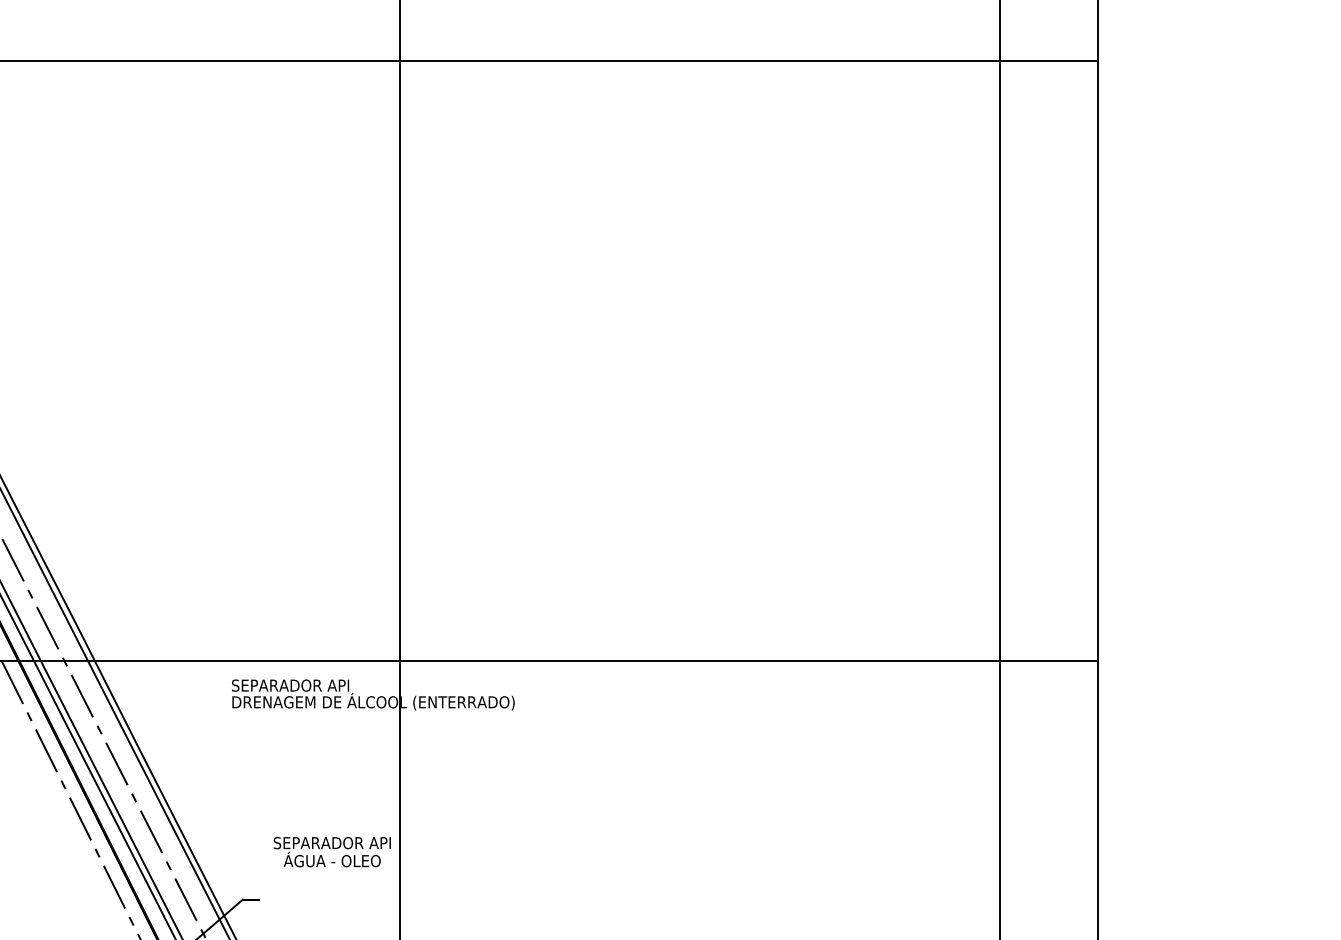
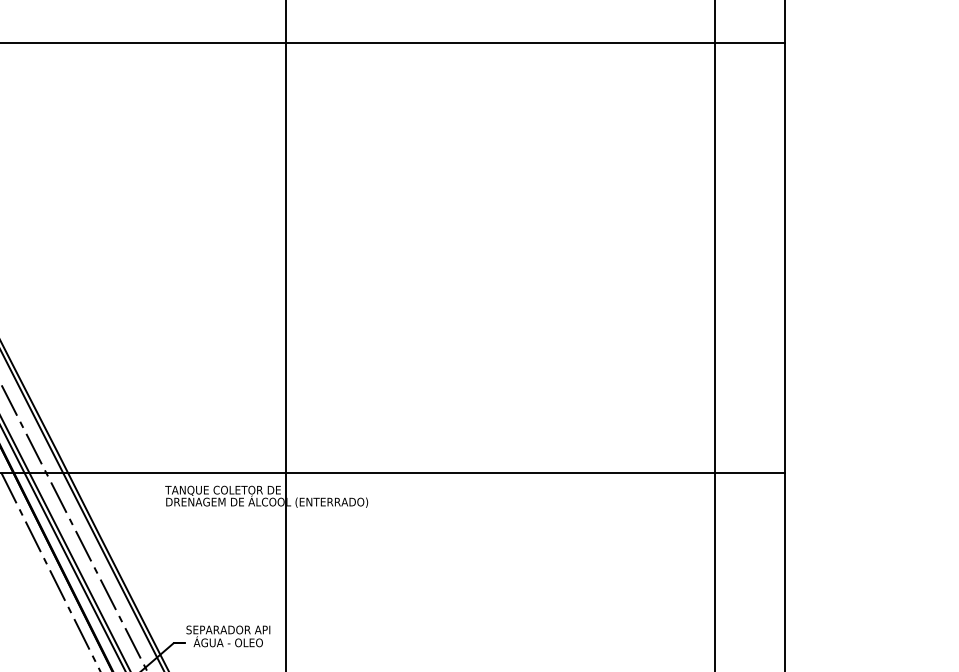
text: (311, 686) -> (222, 490), SEPARADOR API -> TANQUE COLETOR DE
text: (331, 852) -> (227, 636), moved

